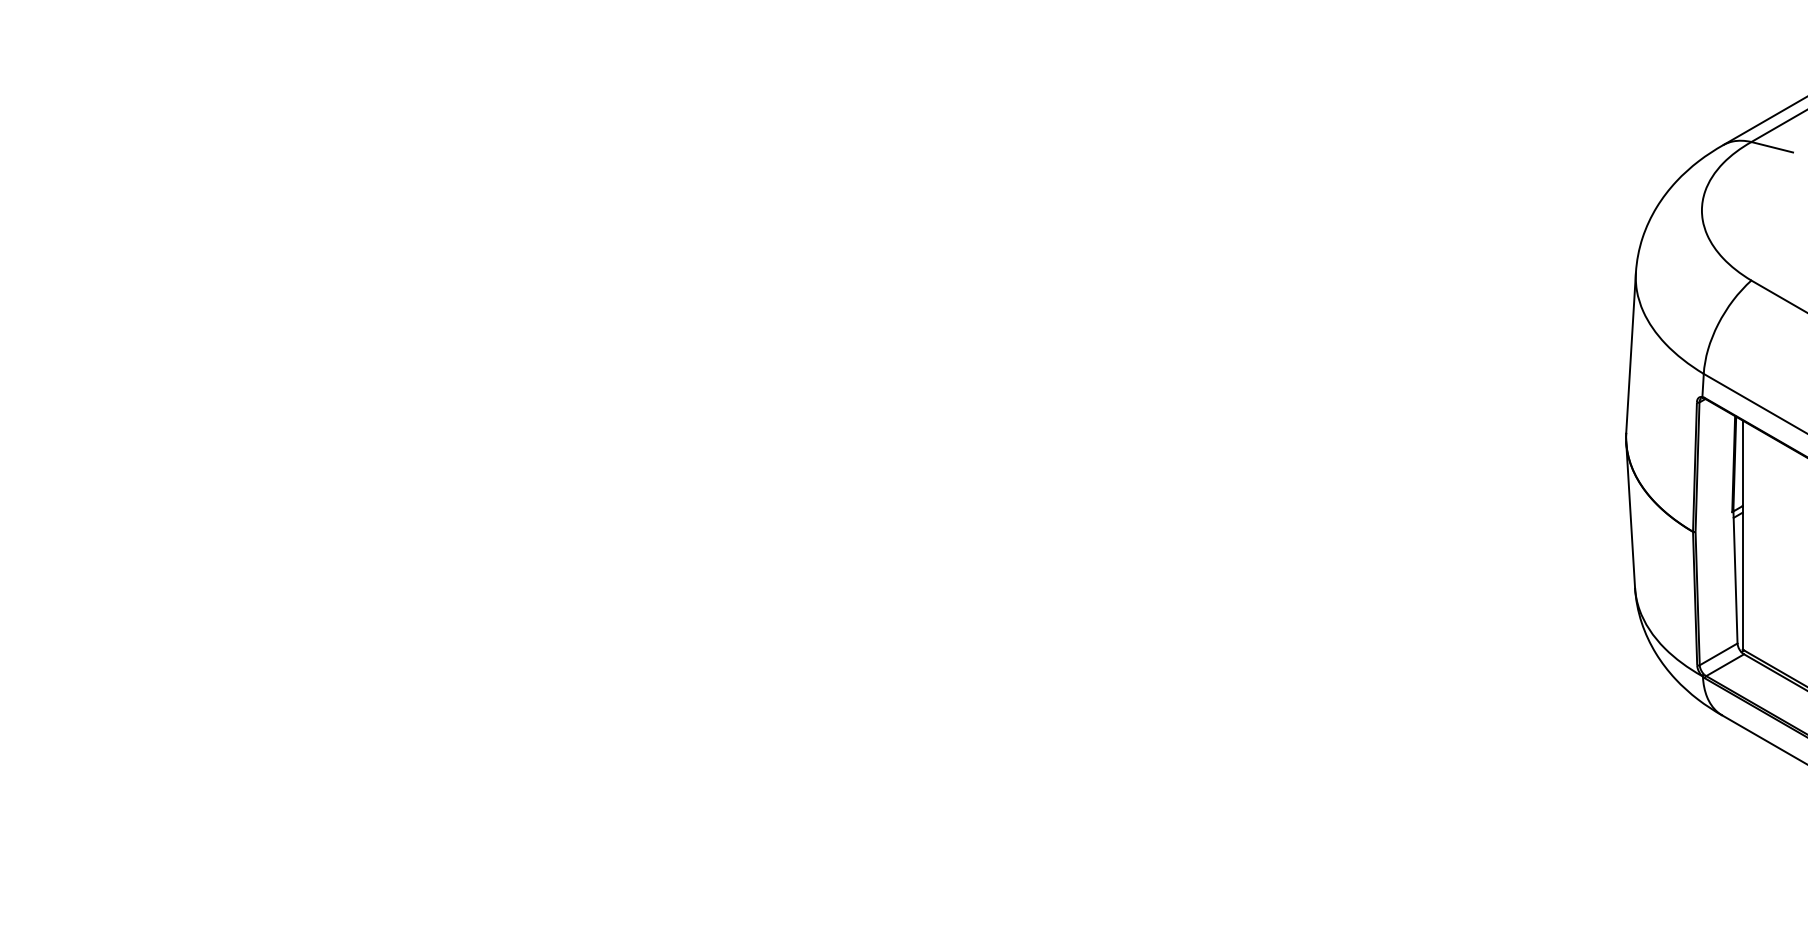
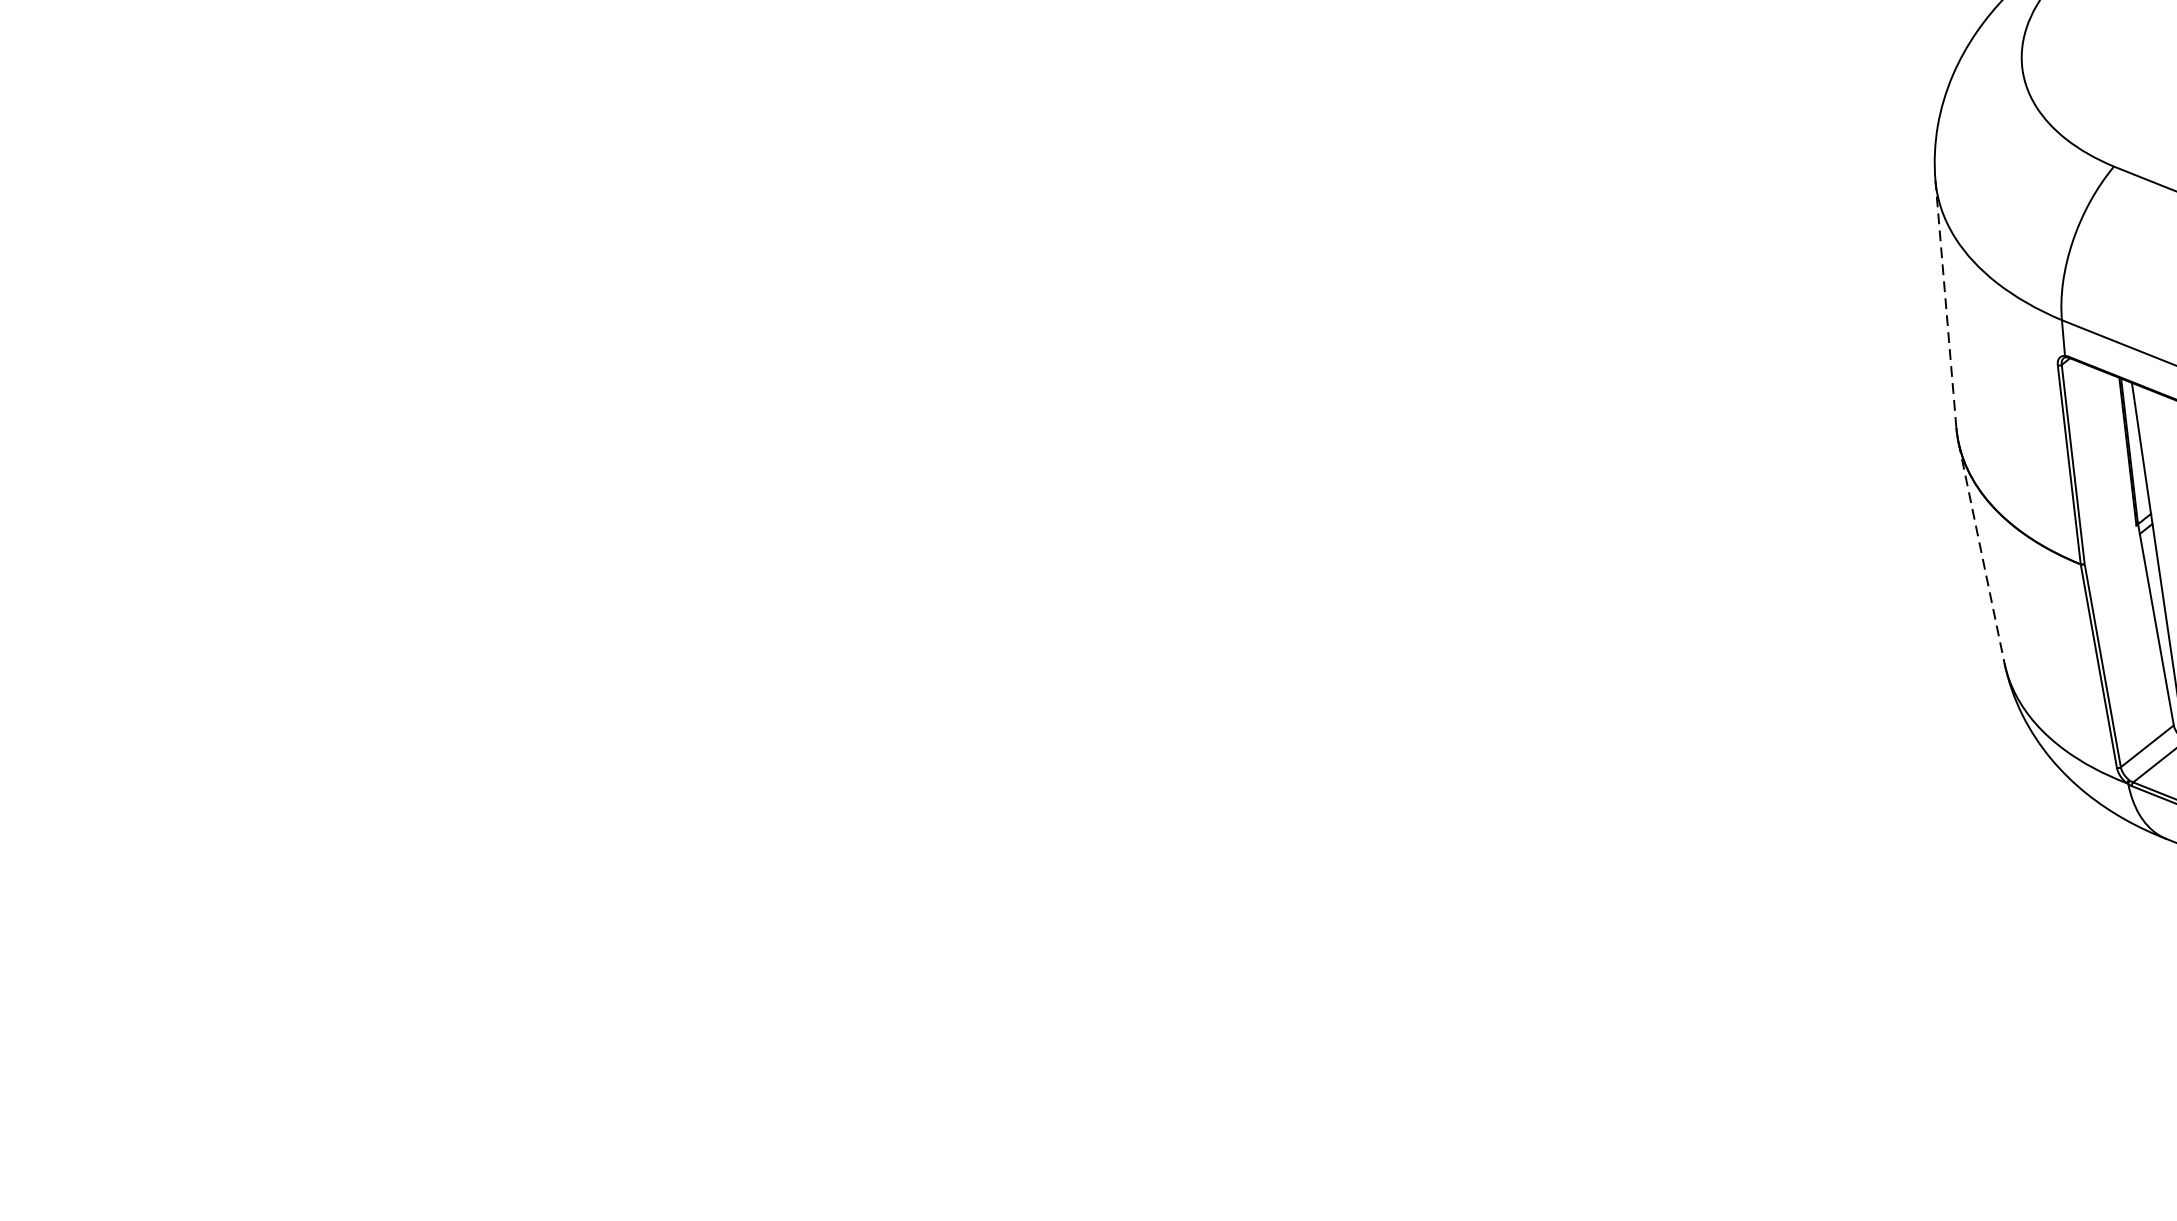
line: (1631, 352) -> (1946, 303), solid -> dashed
line: (1630, 515) -> (1981, 553), solid -> dashed

